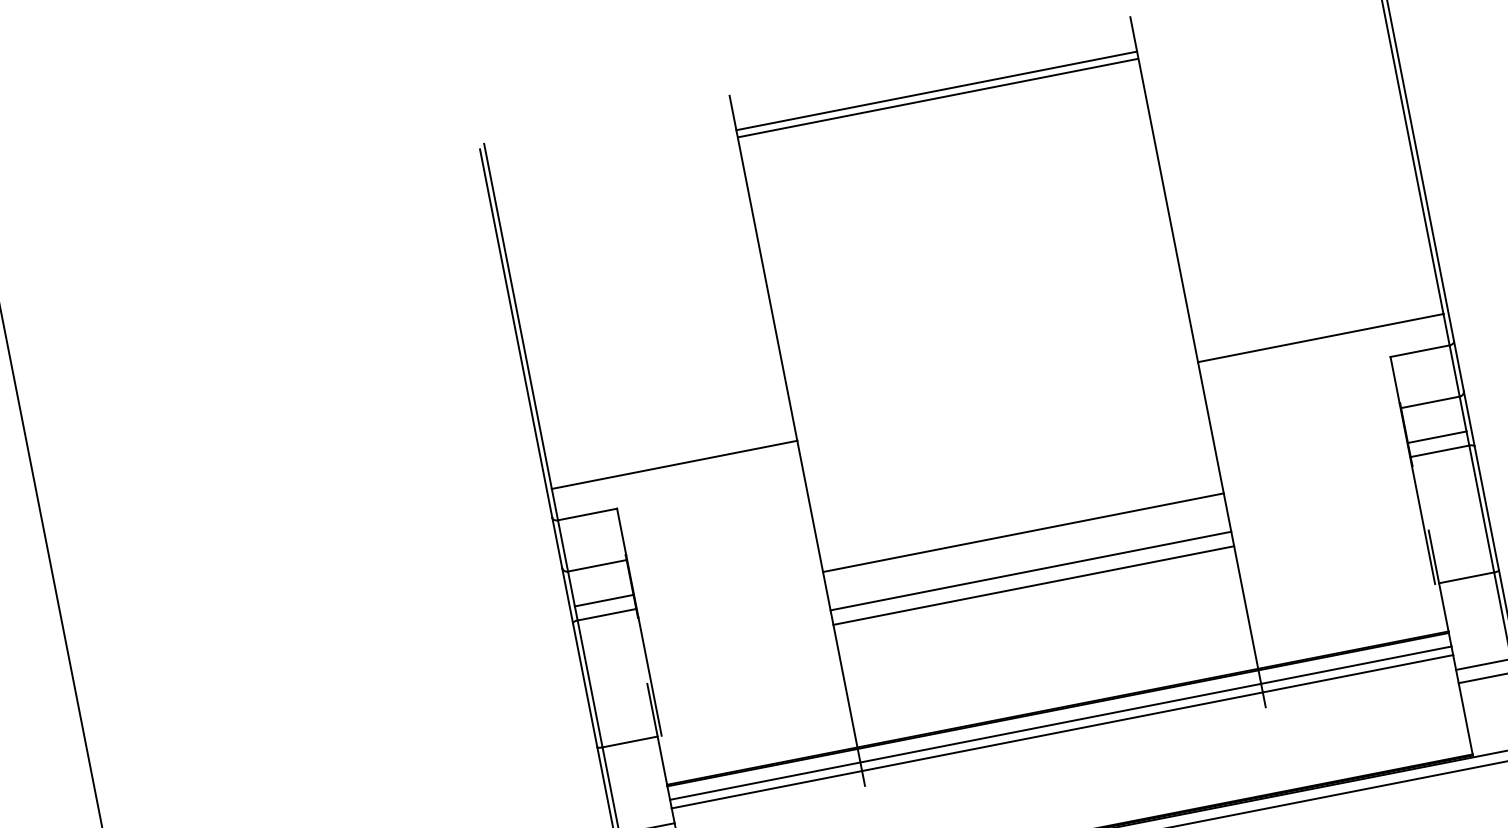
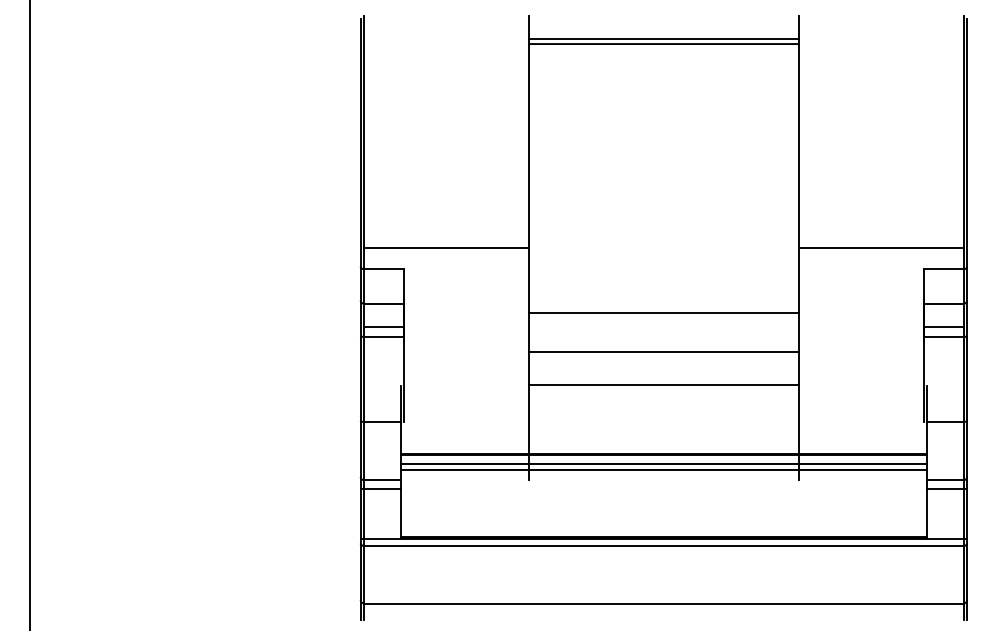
line: (1022, 533) -> (663, 313), moved
line: (1030, 571) -> (663, 385), moved
line: (1033, 585) -> (663, 351), moved

